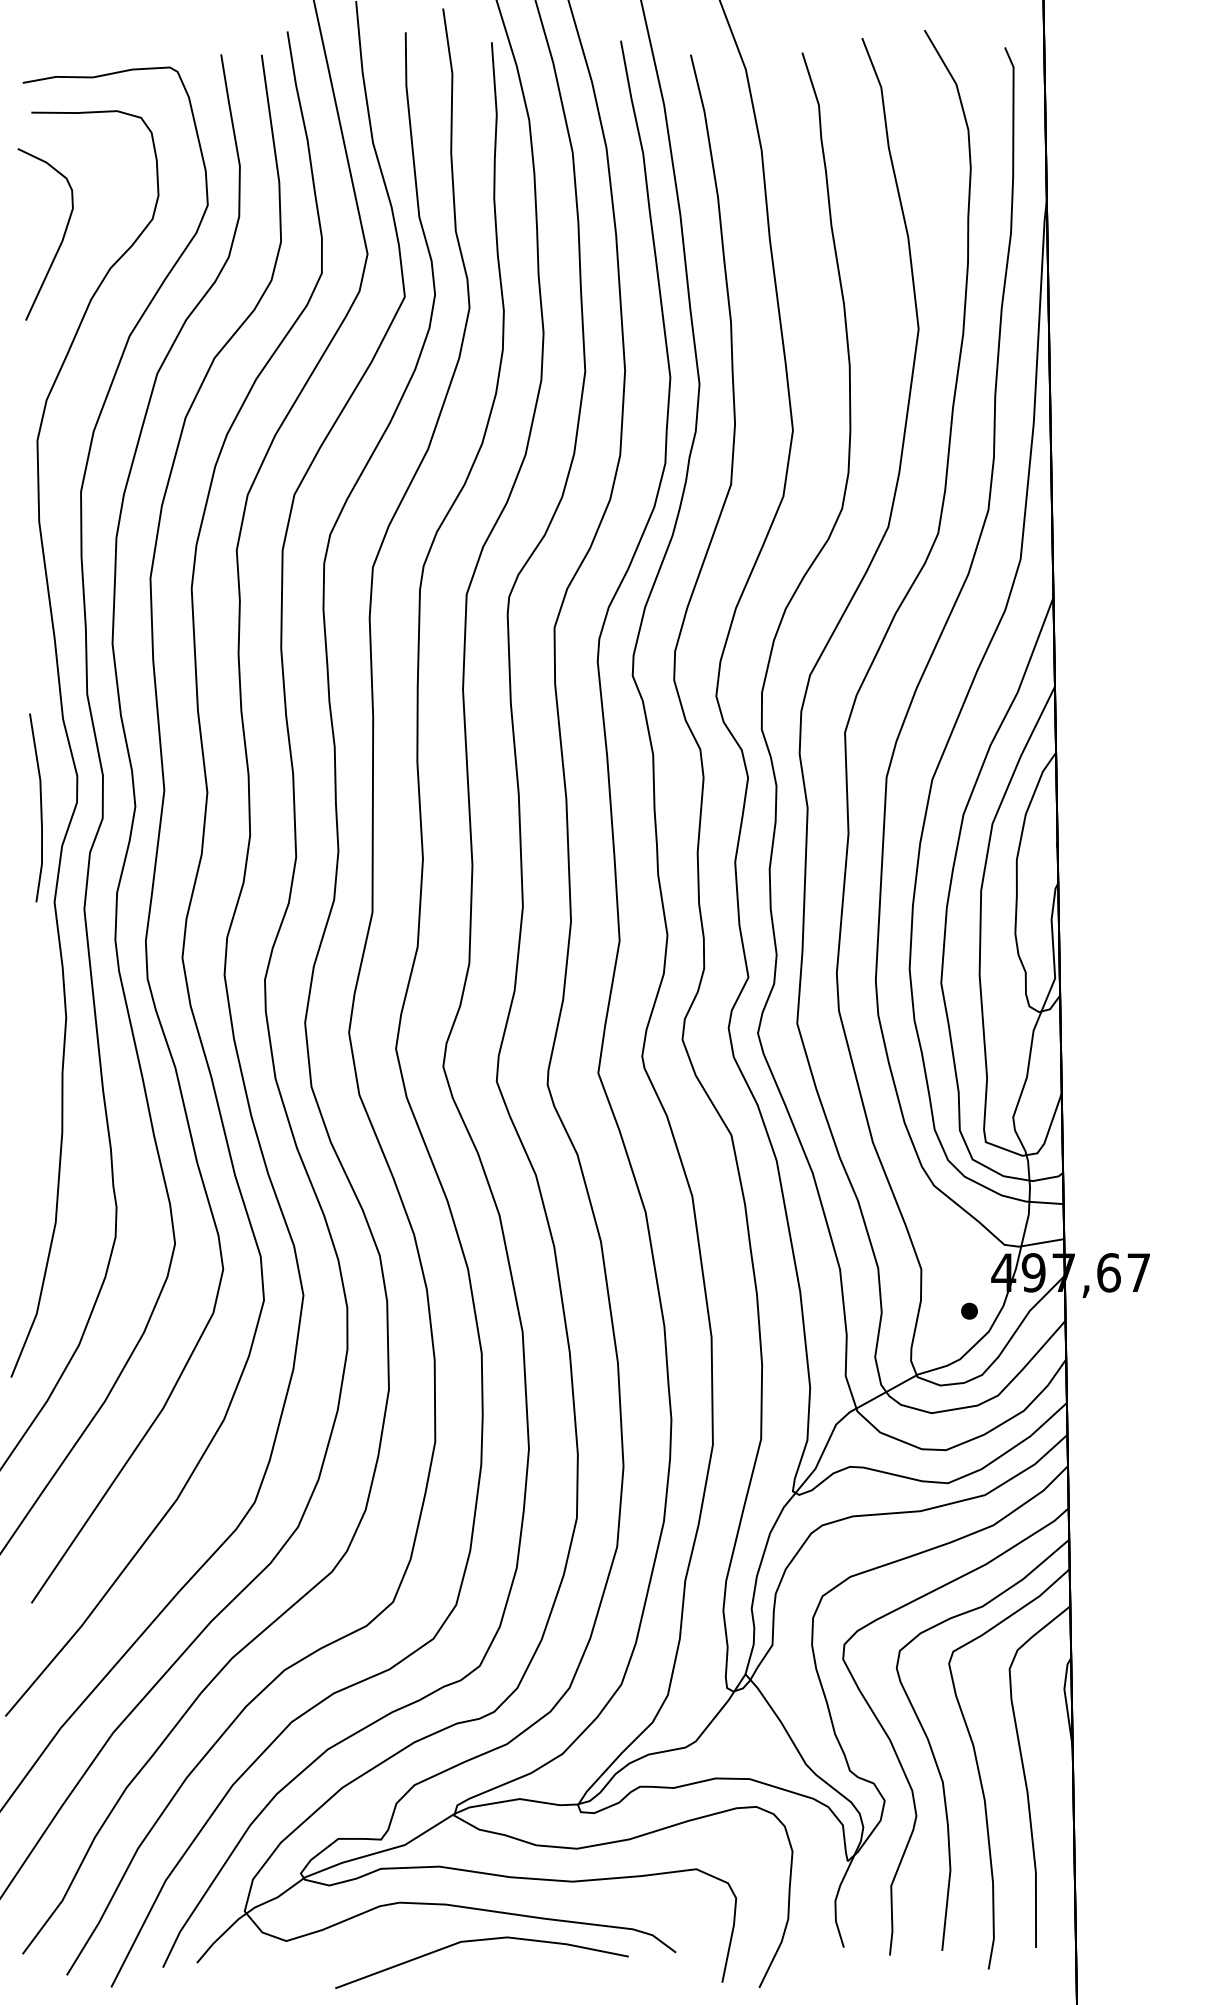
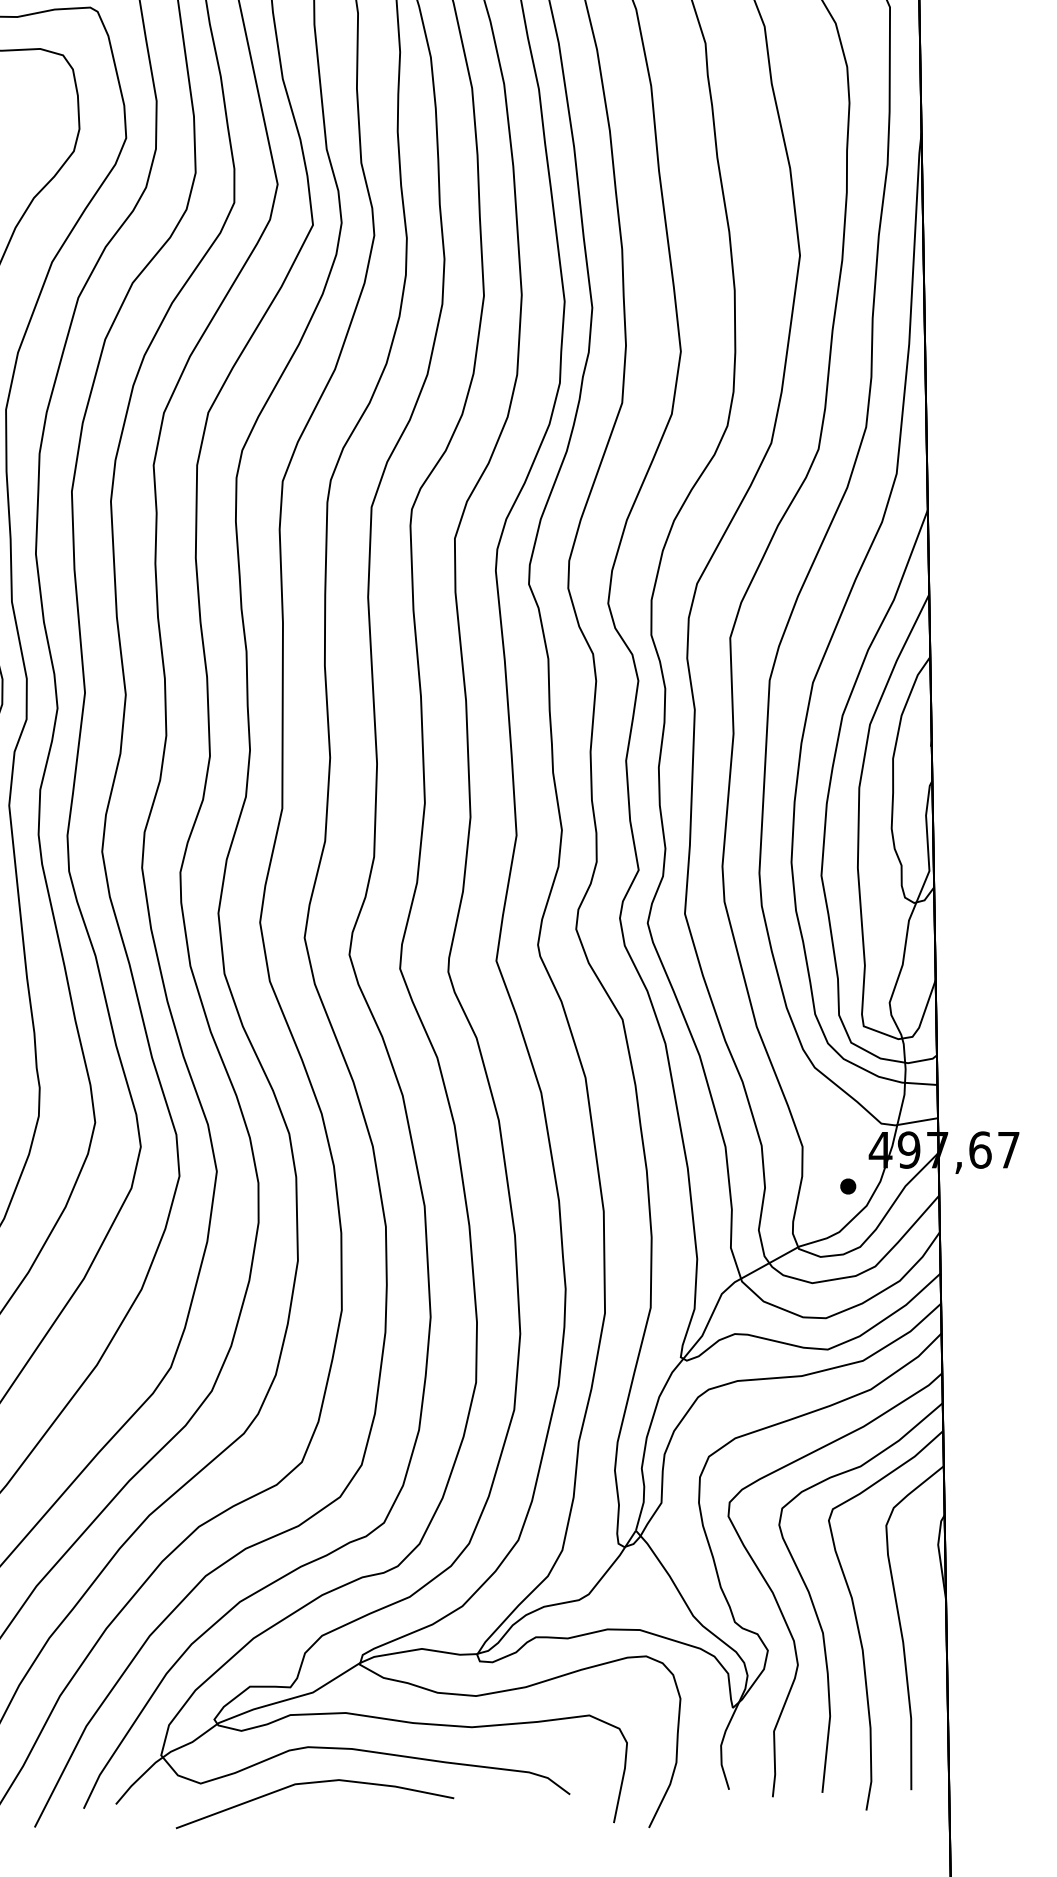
line: (478, 1941) -> (311, 1783), moved

